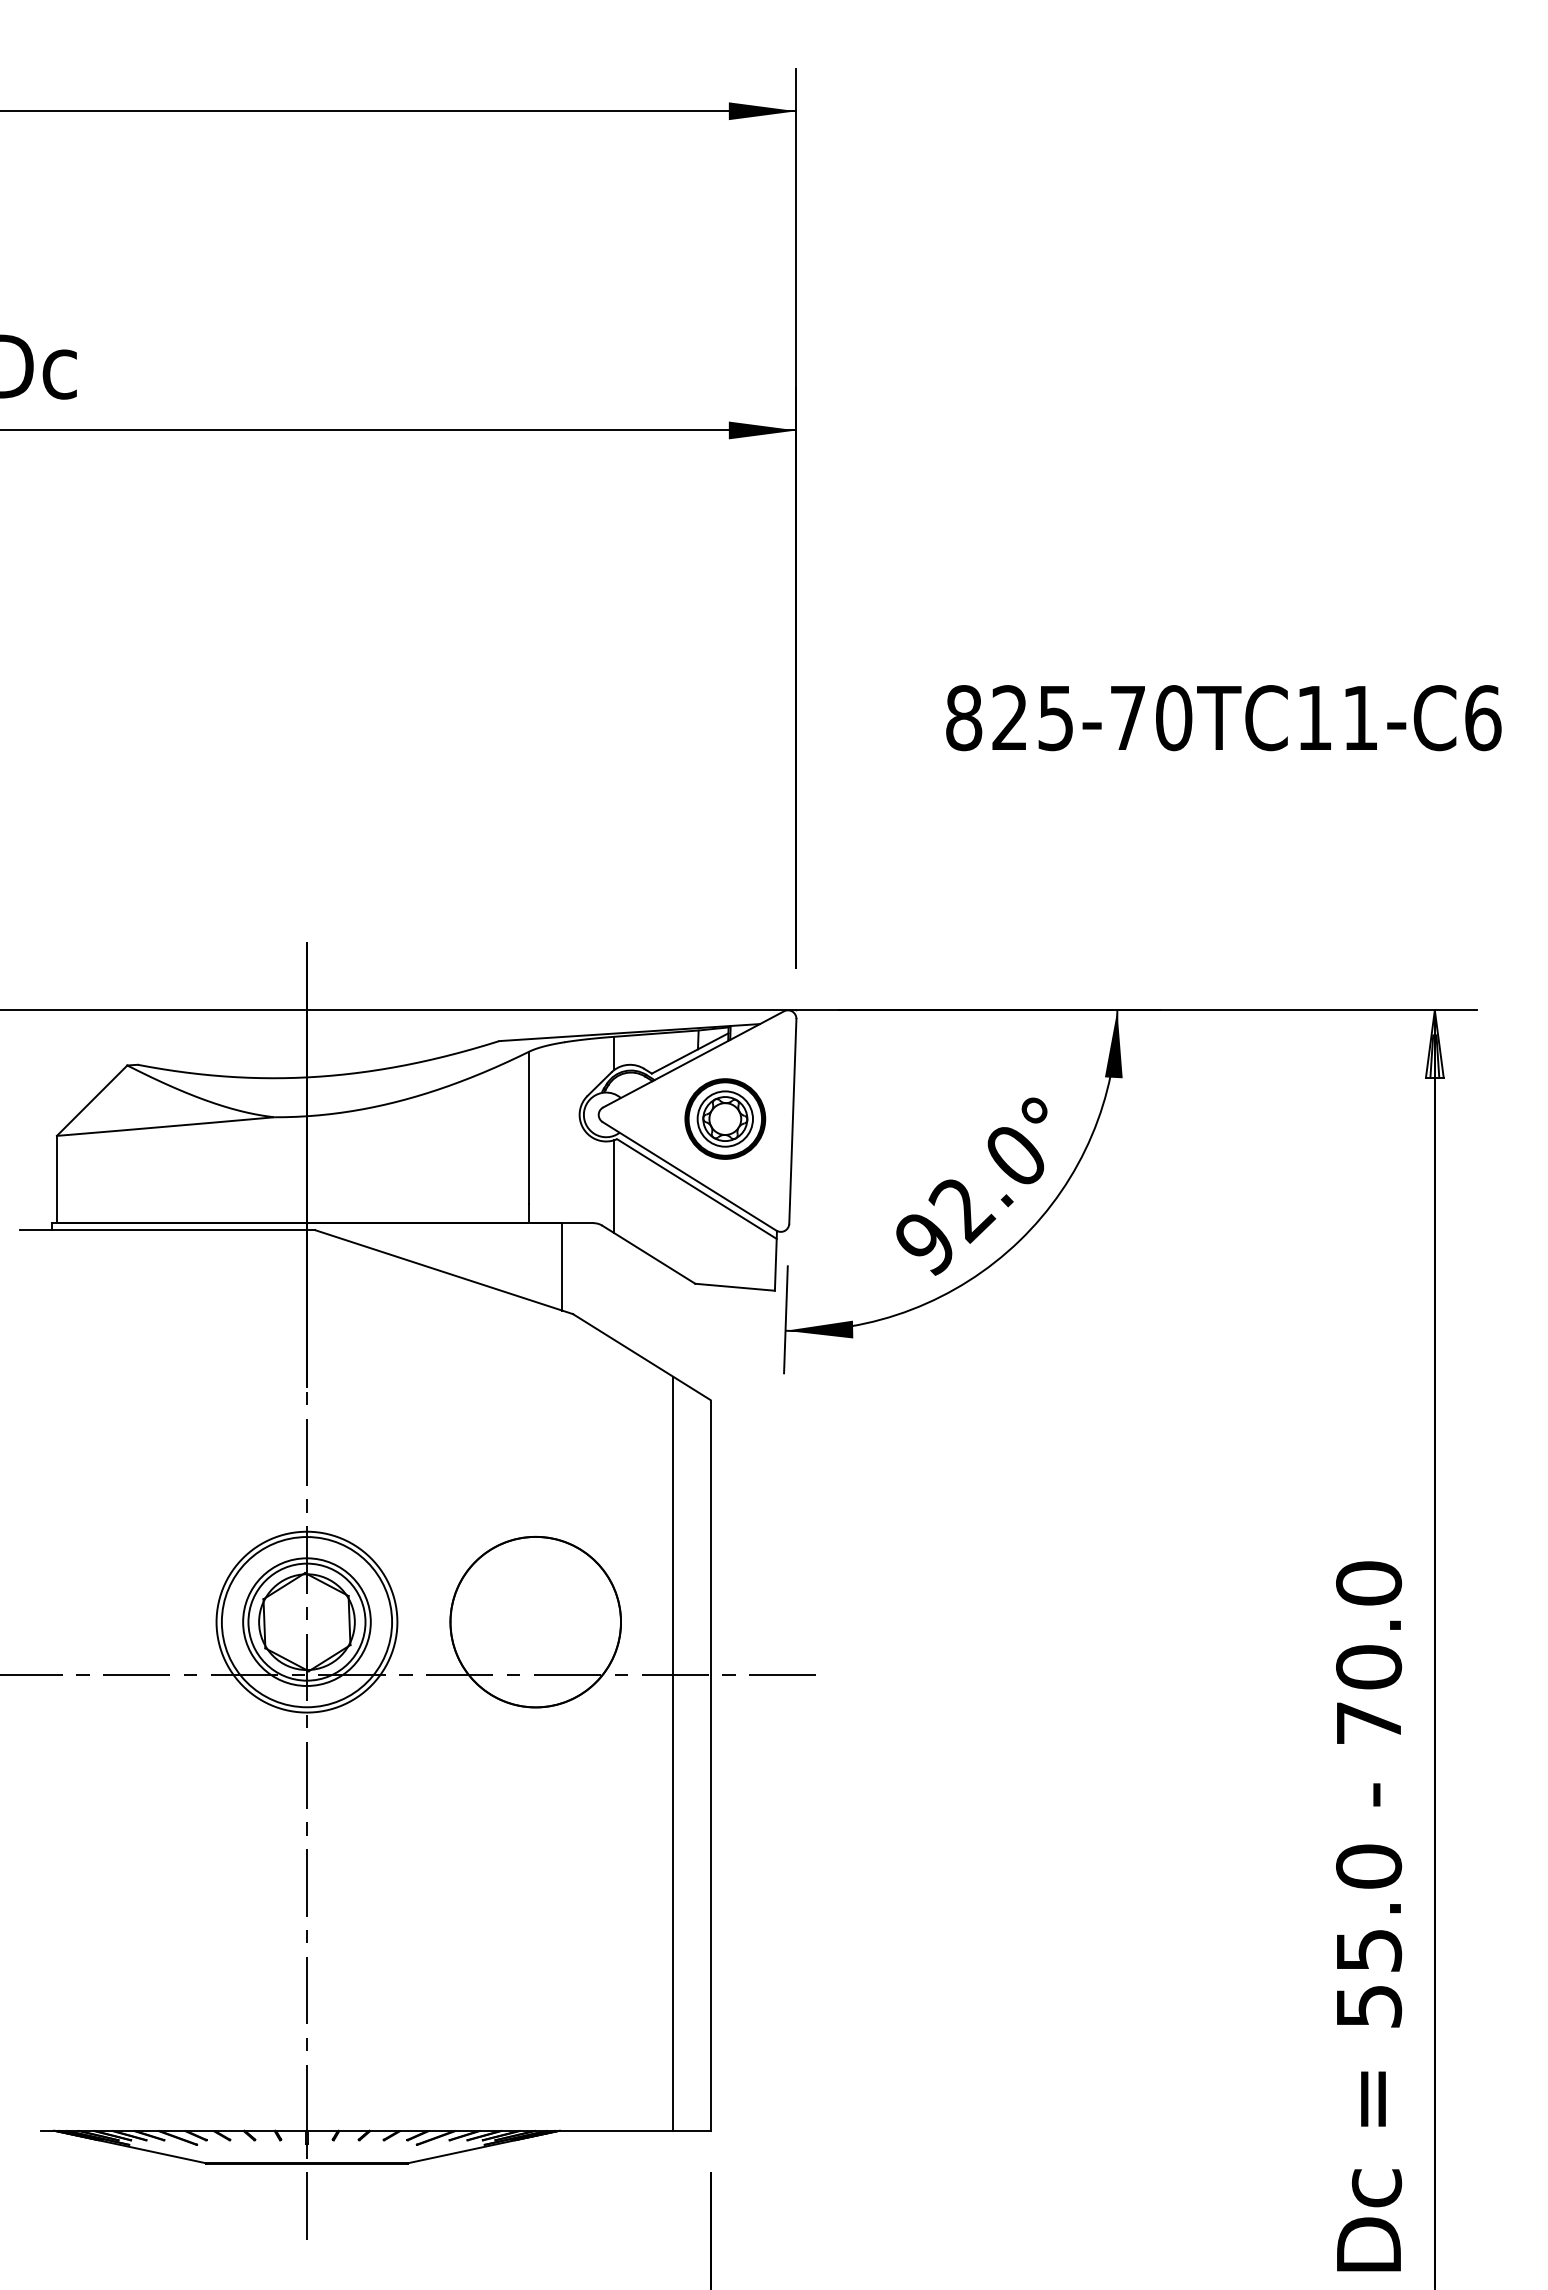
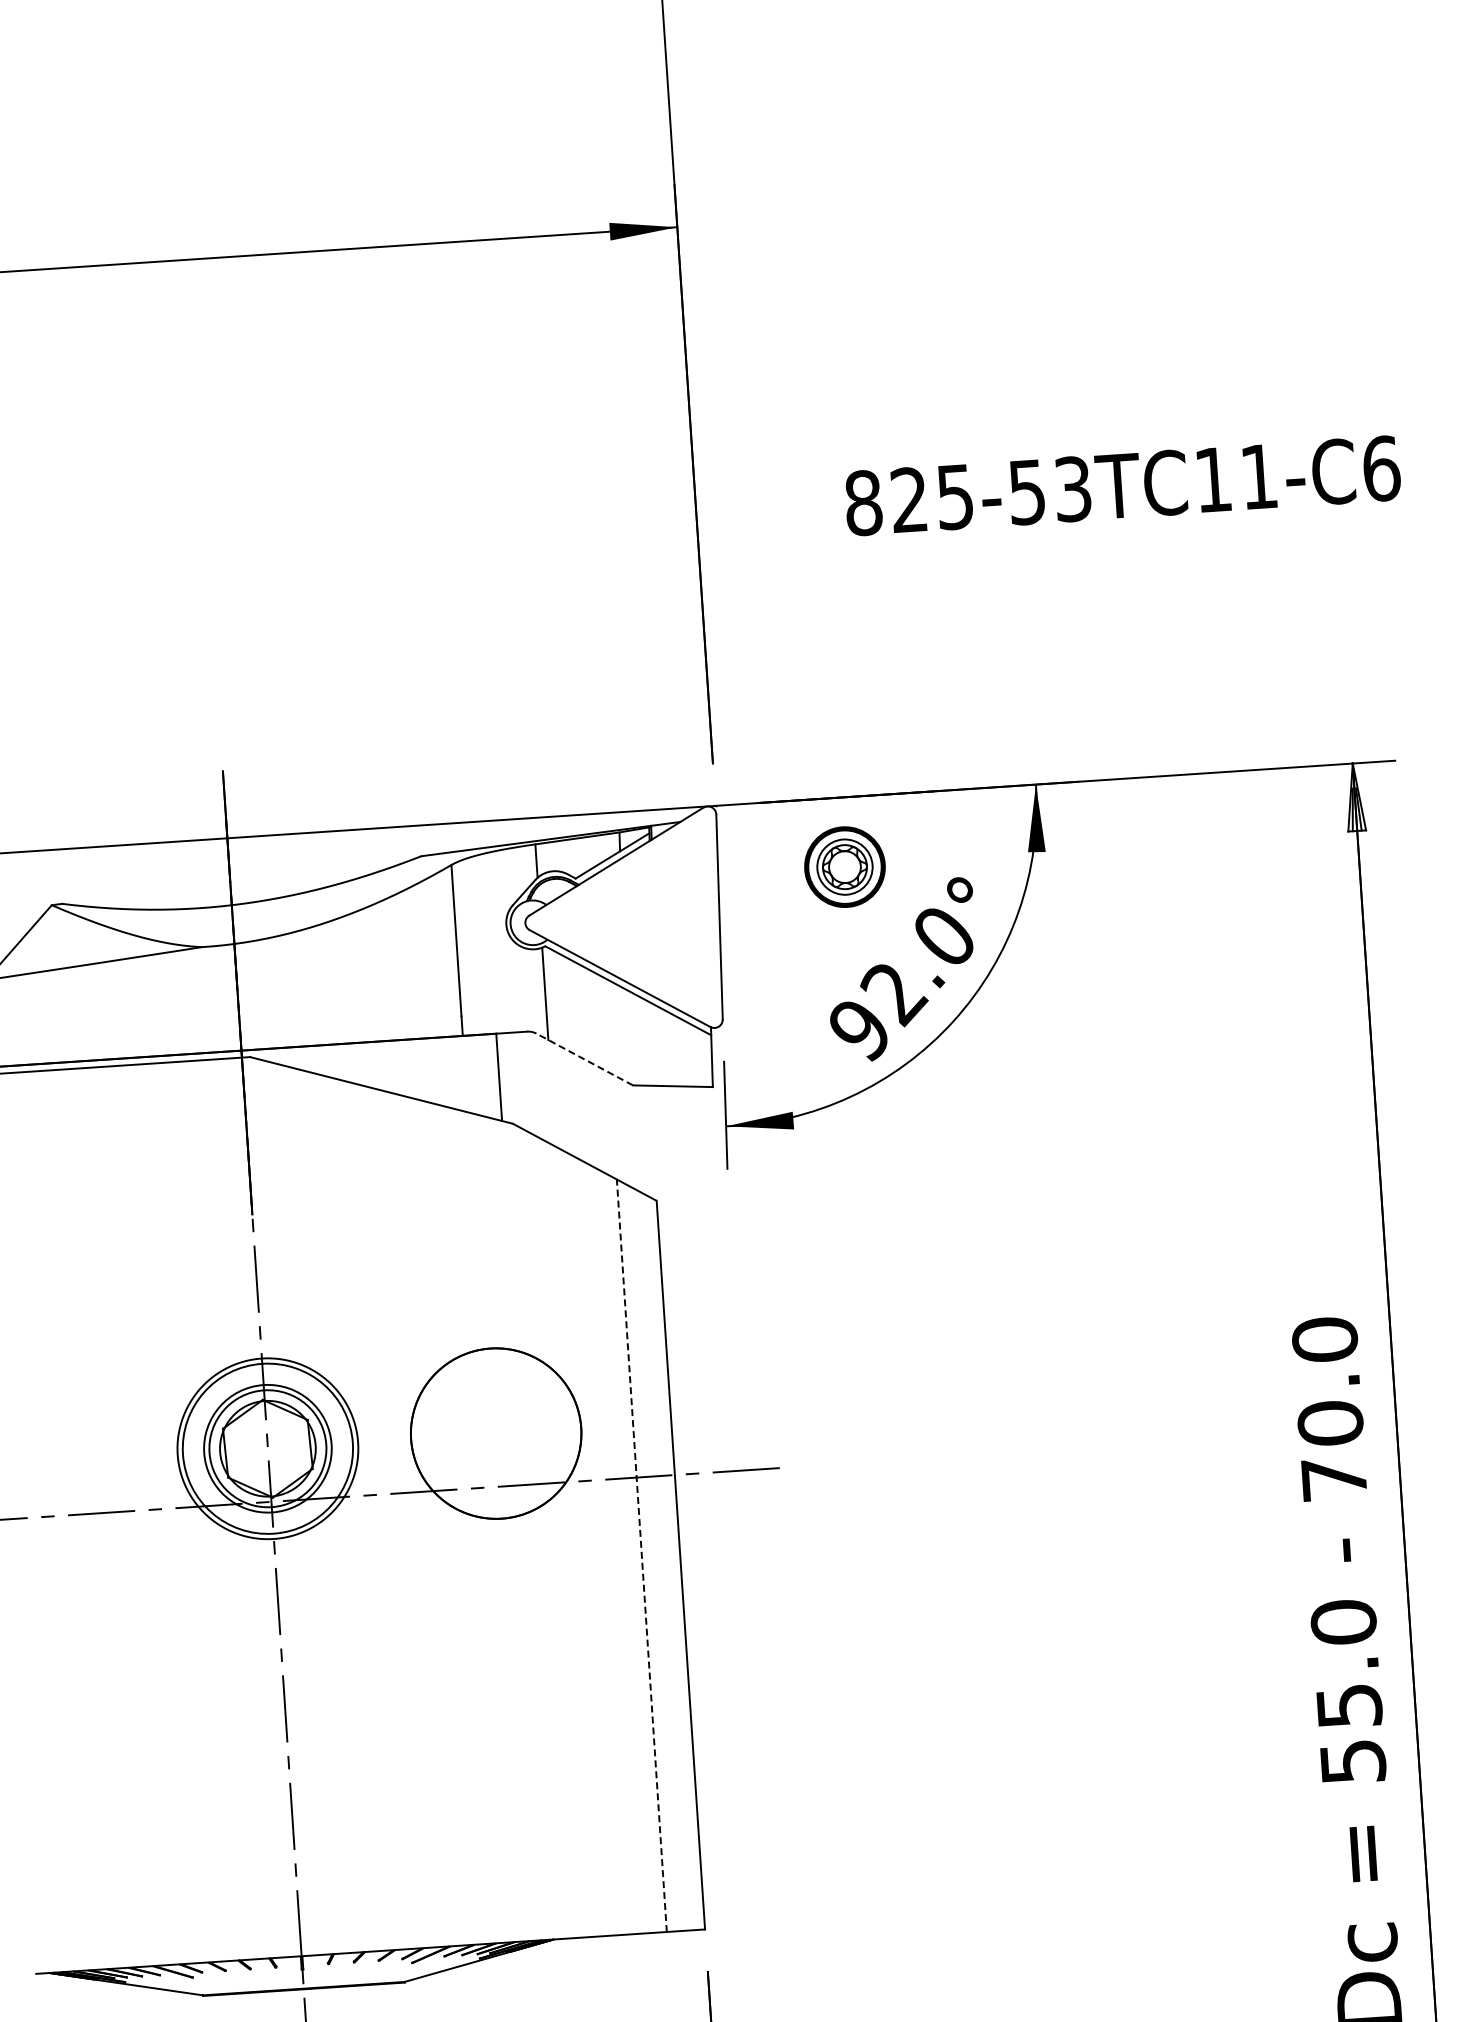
text: (1151, 718) -> (1050, 491), 825-70TC11-C6 -> 825-53TC11-C6
part: (725, 1118) -> (845, 866), moved
line: (648, 1254) -> (584, 1059), solid -> dashed
line: (673, 1753) -> (642, 1555), solid -> dashed

